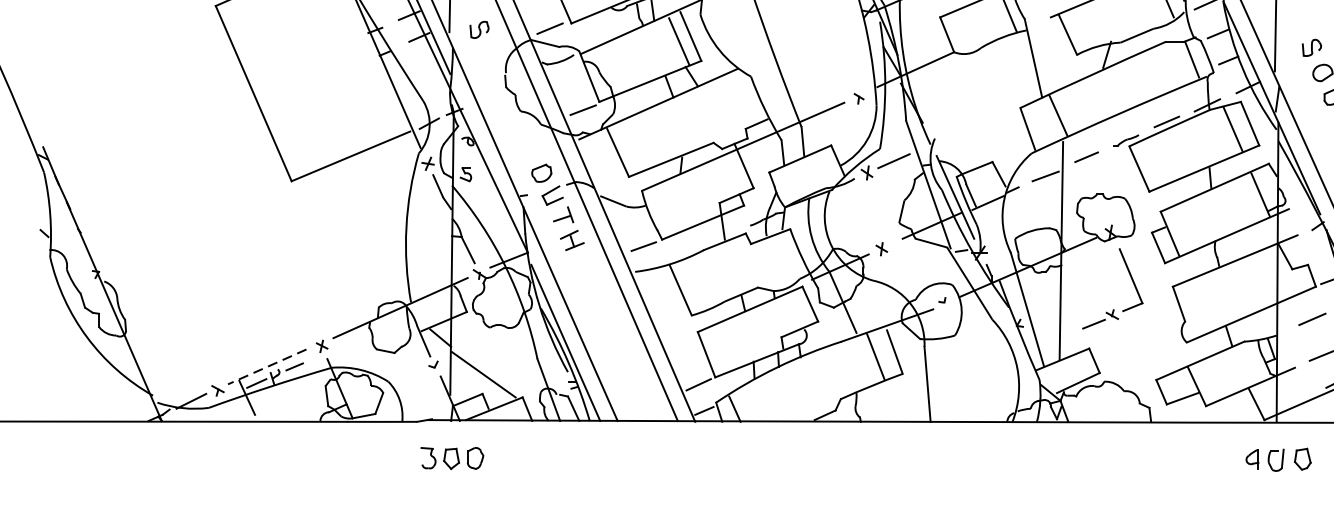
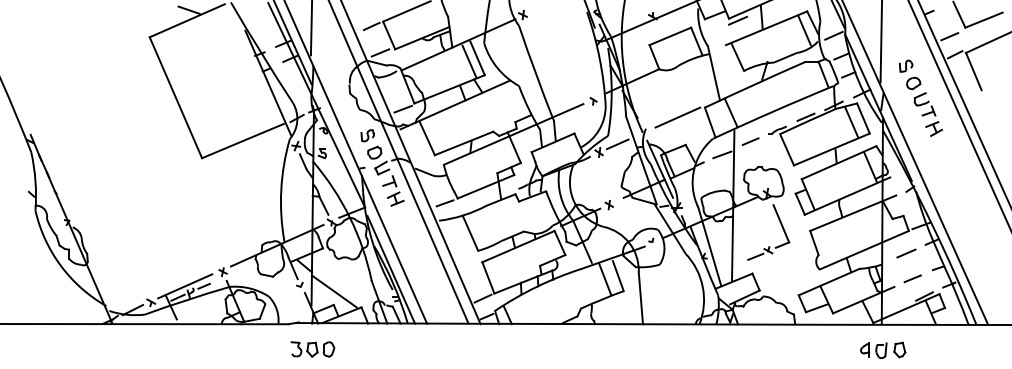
part: (479, 29) -> (367, 135), moved
line: (980, 122) -> (677, 117), added
line: (267, 367) -> (185, 286), dashed -> solid

